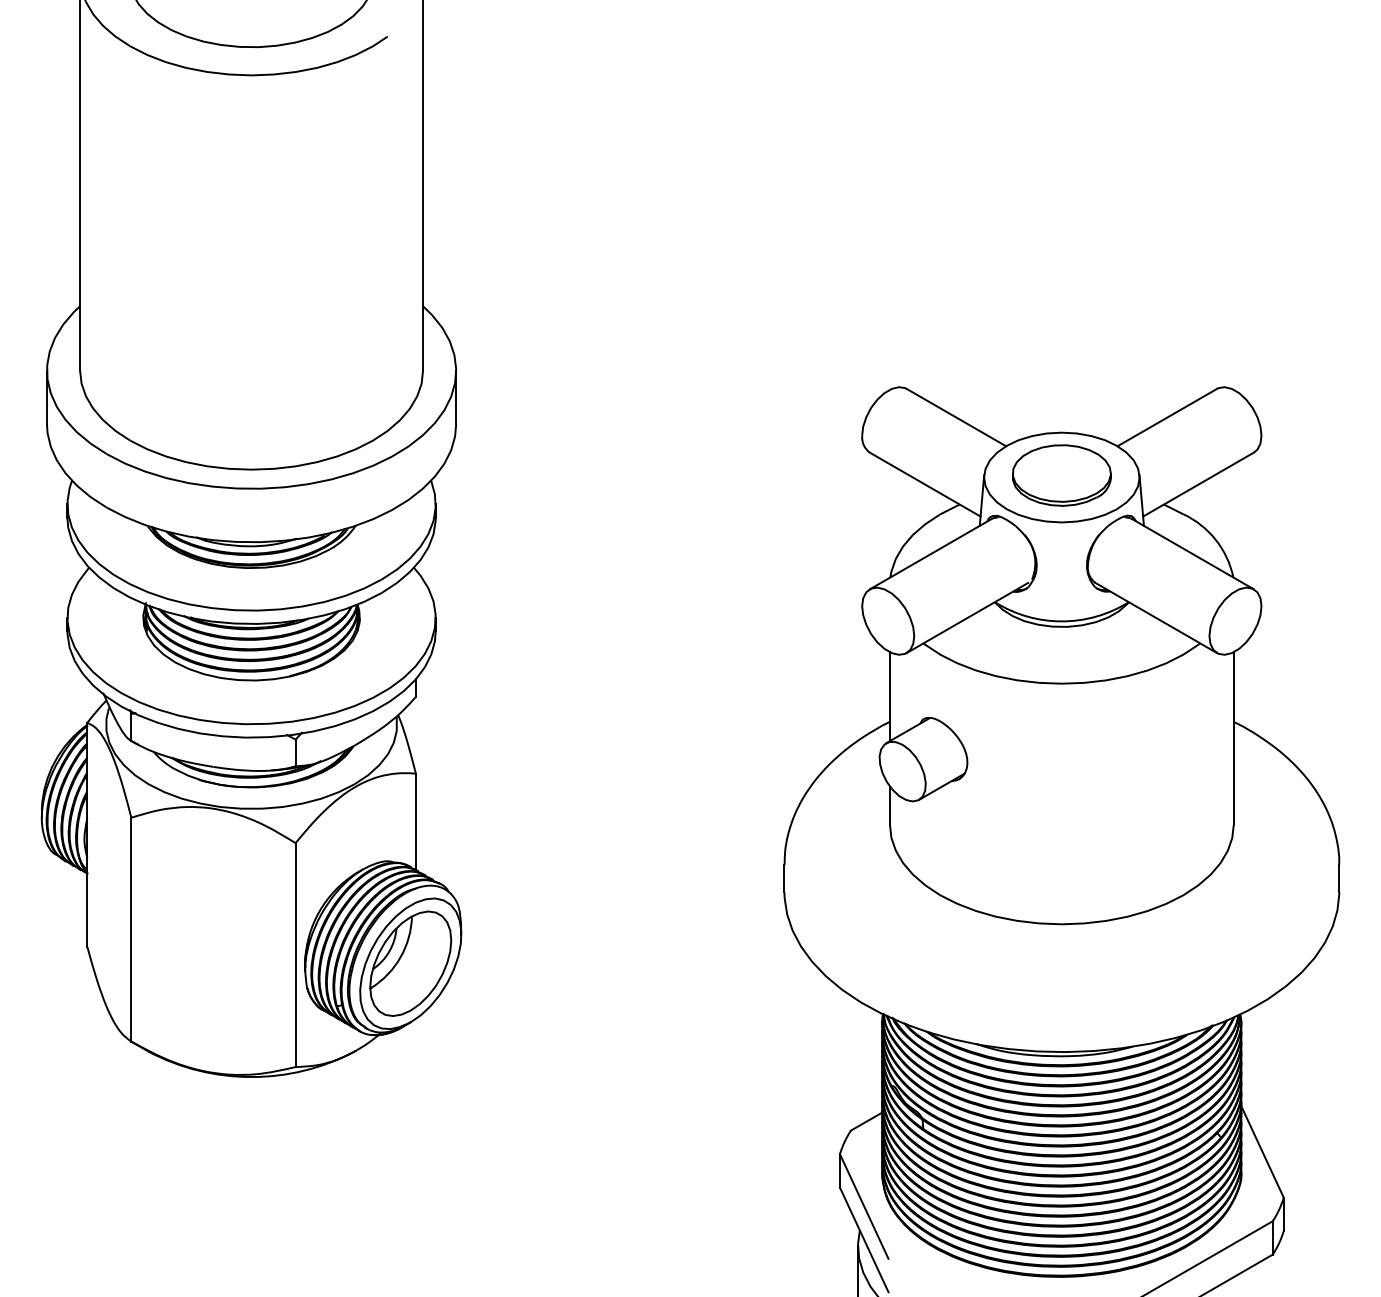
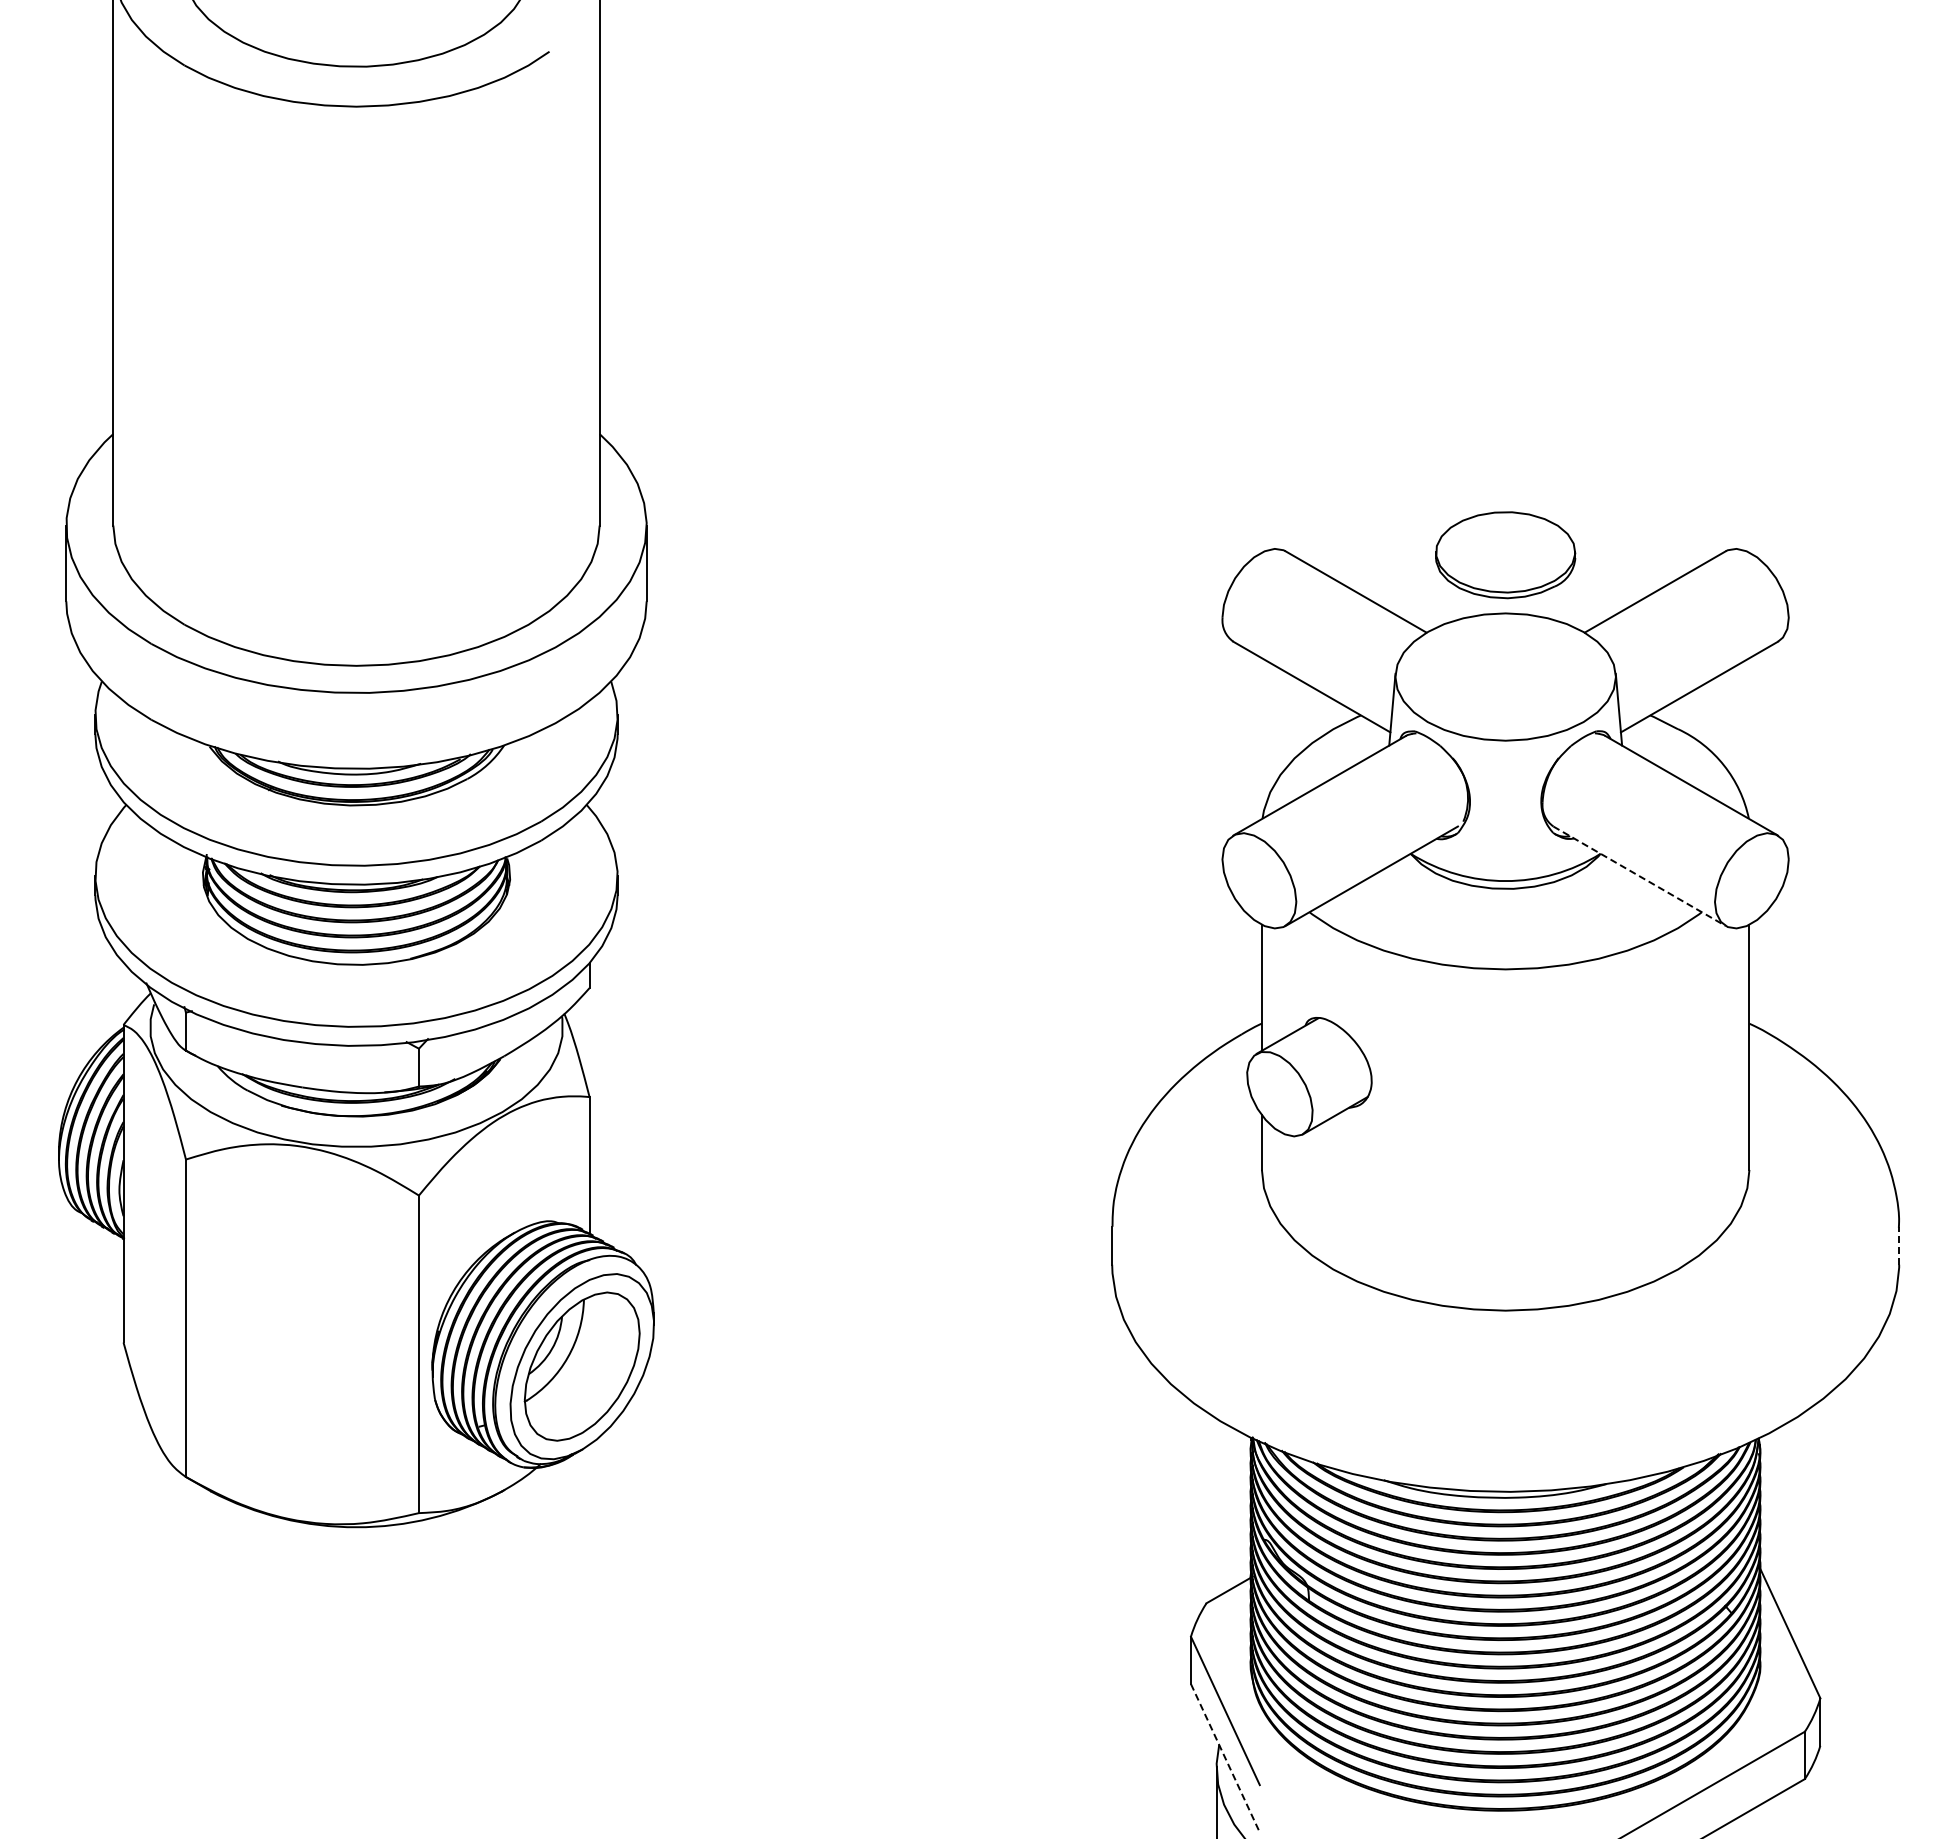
part: (1061, 475) -> (1505, 555), moved
line: (1156, 618) -> (1639, 876), solid -> dashed
line: (1339, 878) -> (1899, 1245), solid -> dashed
line: (864, 1240) -> (1225, 1758), solid -> dashed

